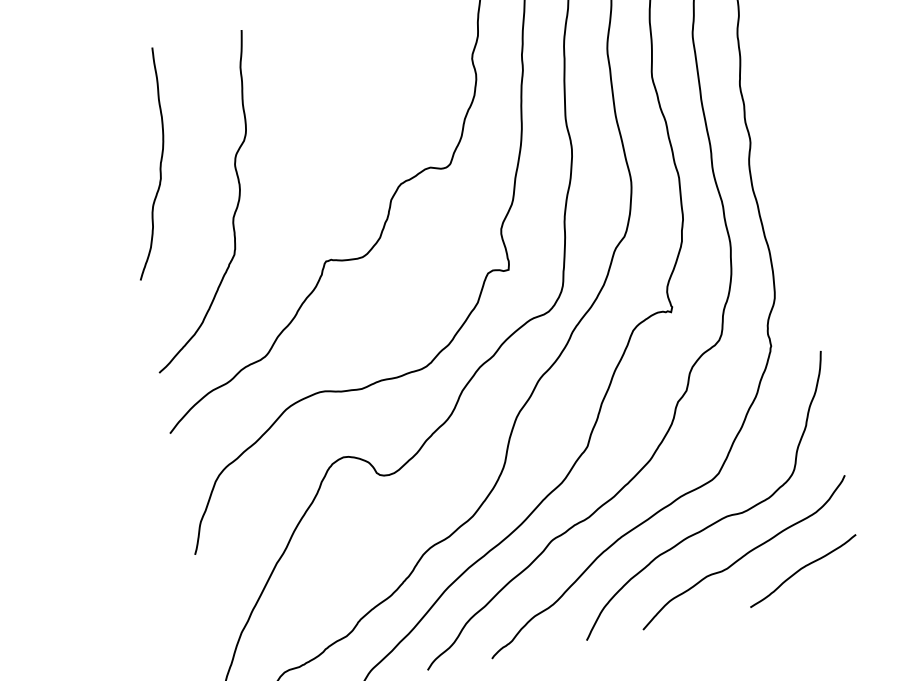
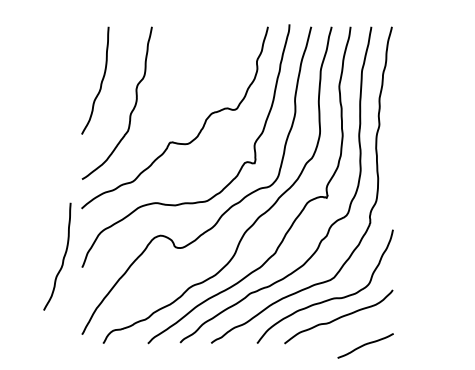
curve: (150, 543) -> (62, 258), added
curve: (802, 570) -> (365, 345), moved

